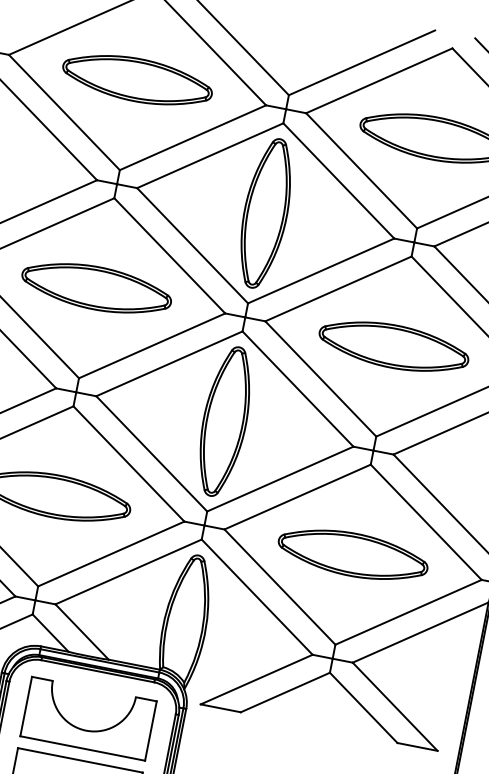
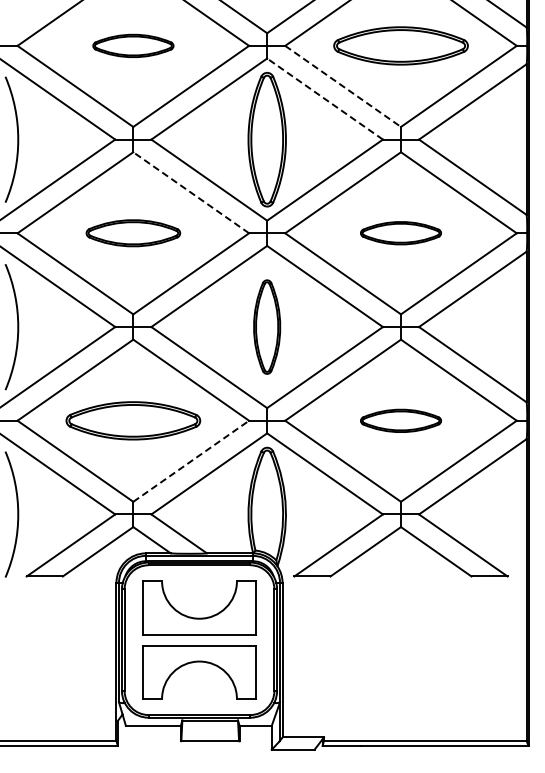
part: (137, 79) -> (133, 45), size x0.6
line: (362, 171) -> (343, 86), solid -> dashed
line: (339, 181) -> (325, 99), solid -> dashed
line: (170, 255) -> (191, 192), solid -> dashed
part: (97, 287) -> (133, 232), size x0.7
part: (393, 345) -> (400, 232), size x0.6
part: (224, 420) -> (266, 326), size x0.7
line: (111, 554) -> (191, 461), solid -> dashed
part: (352, 554) -> (400, 420), size x0.6

